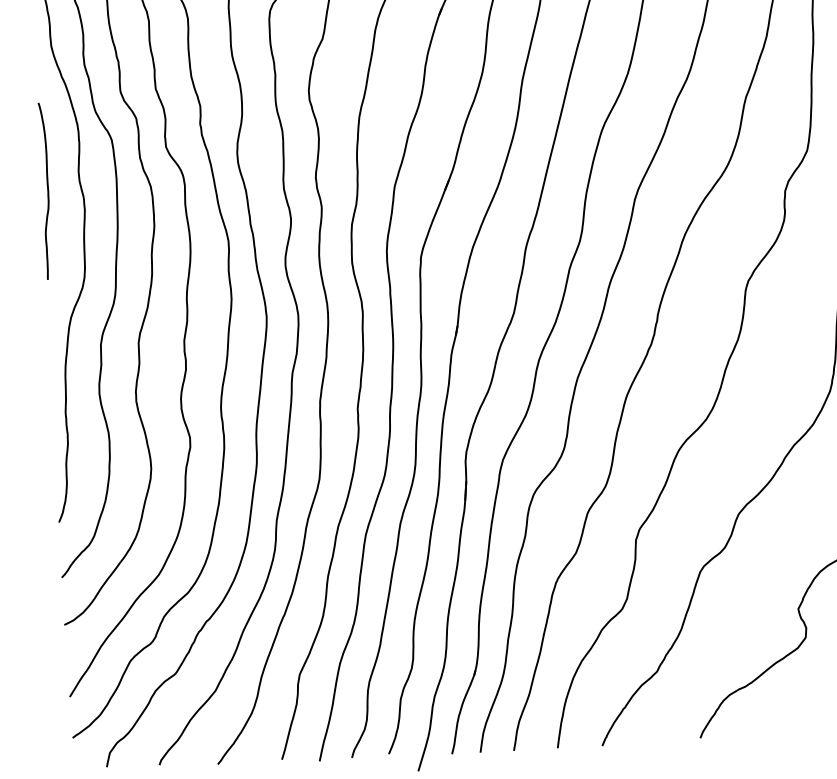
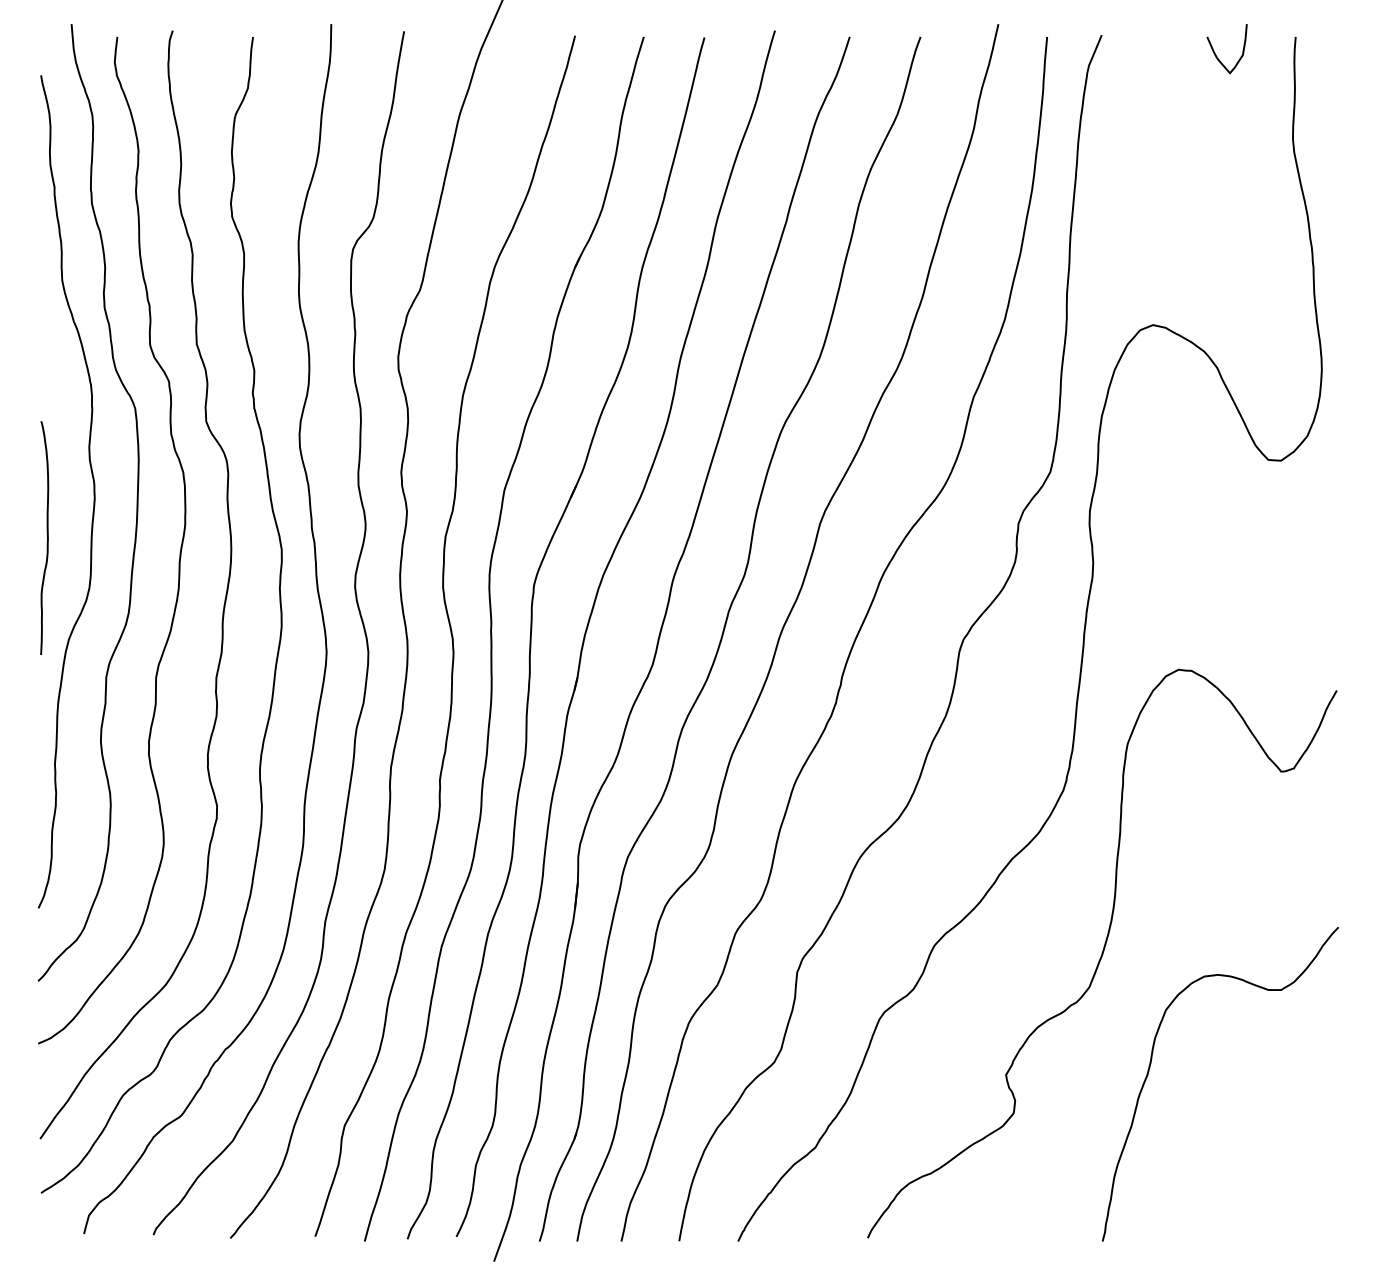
curve: (47, 190) -> (47, 537), moved

